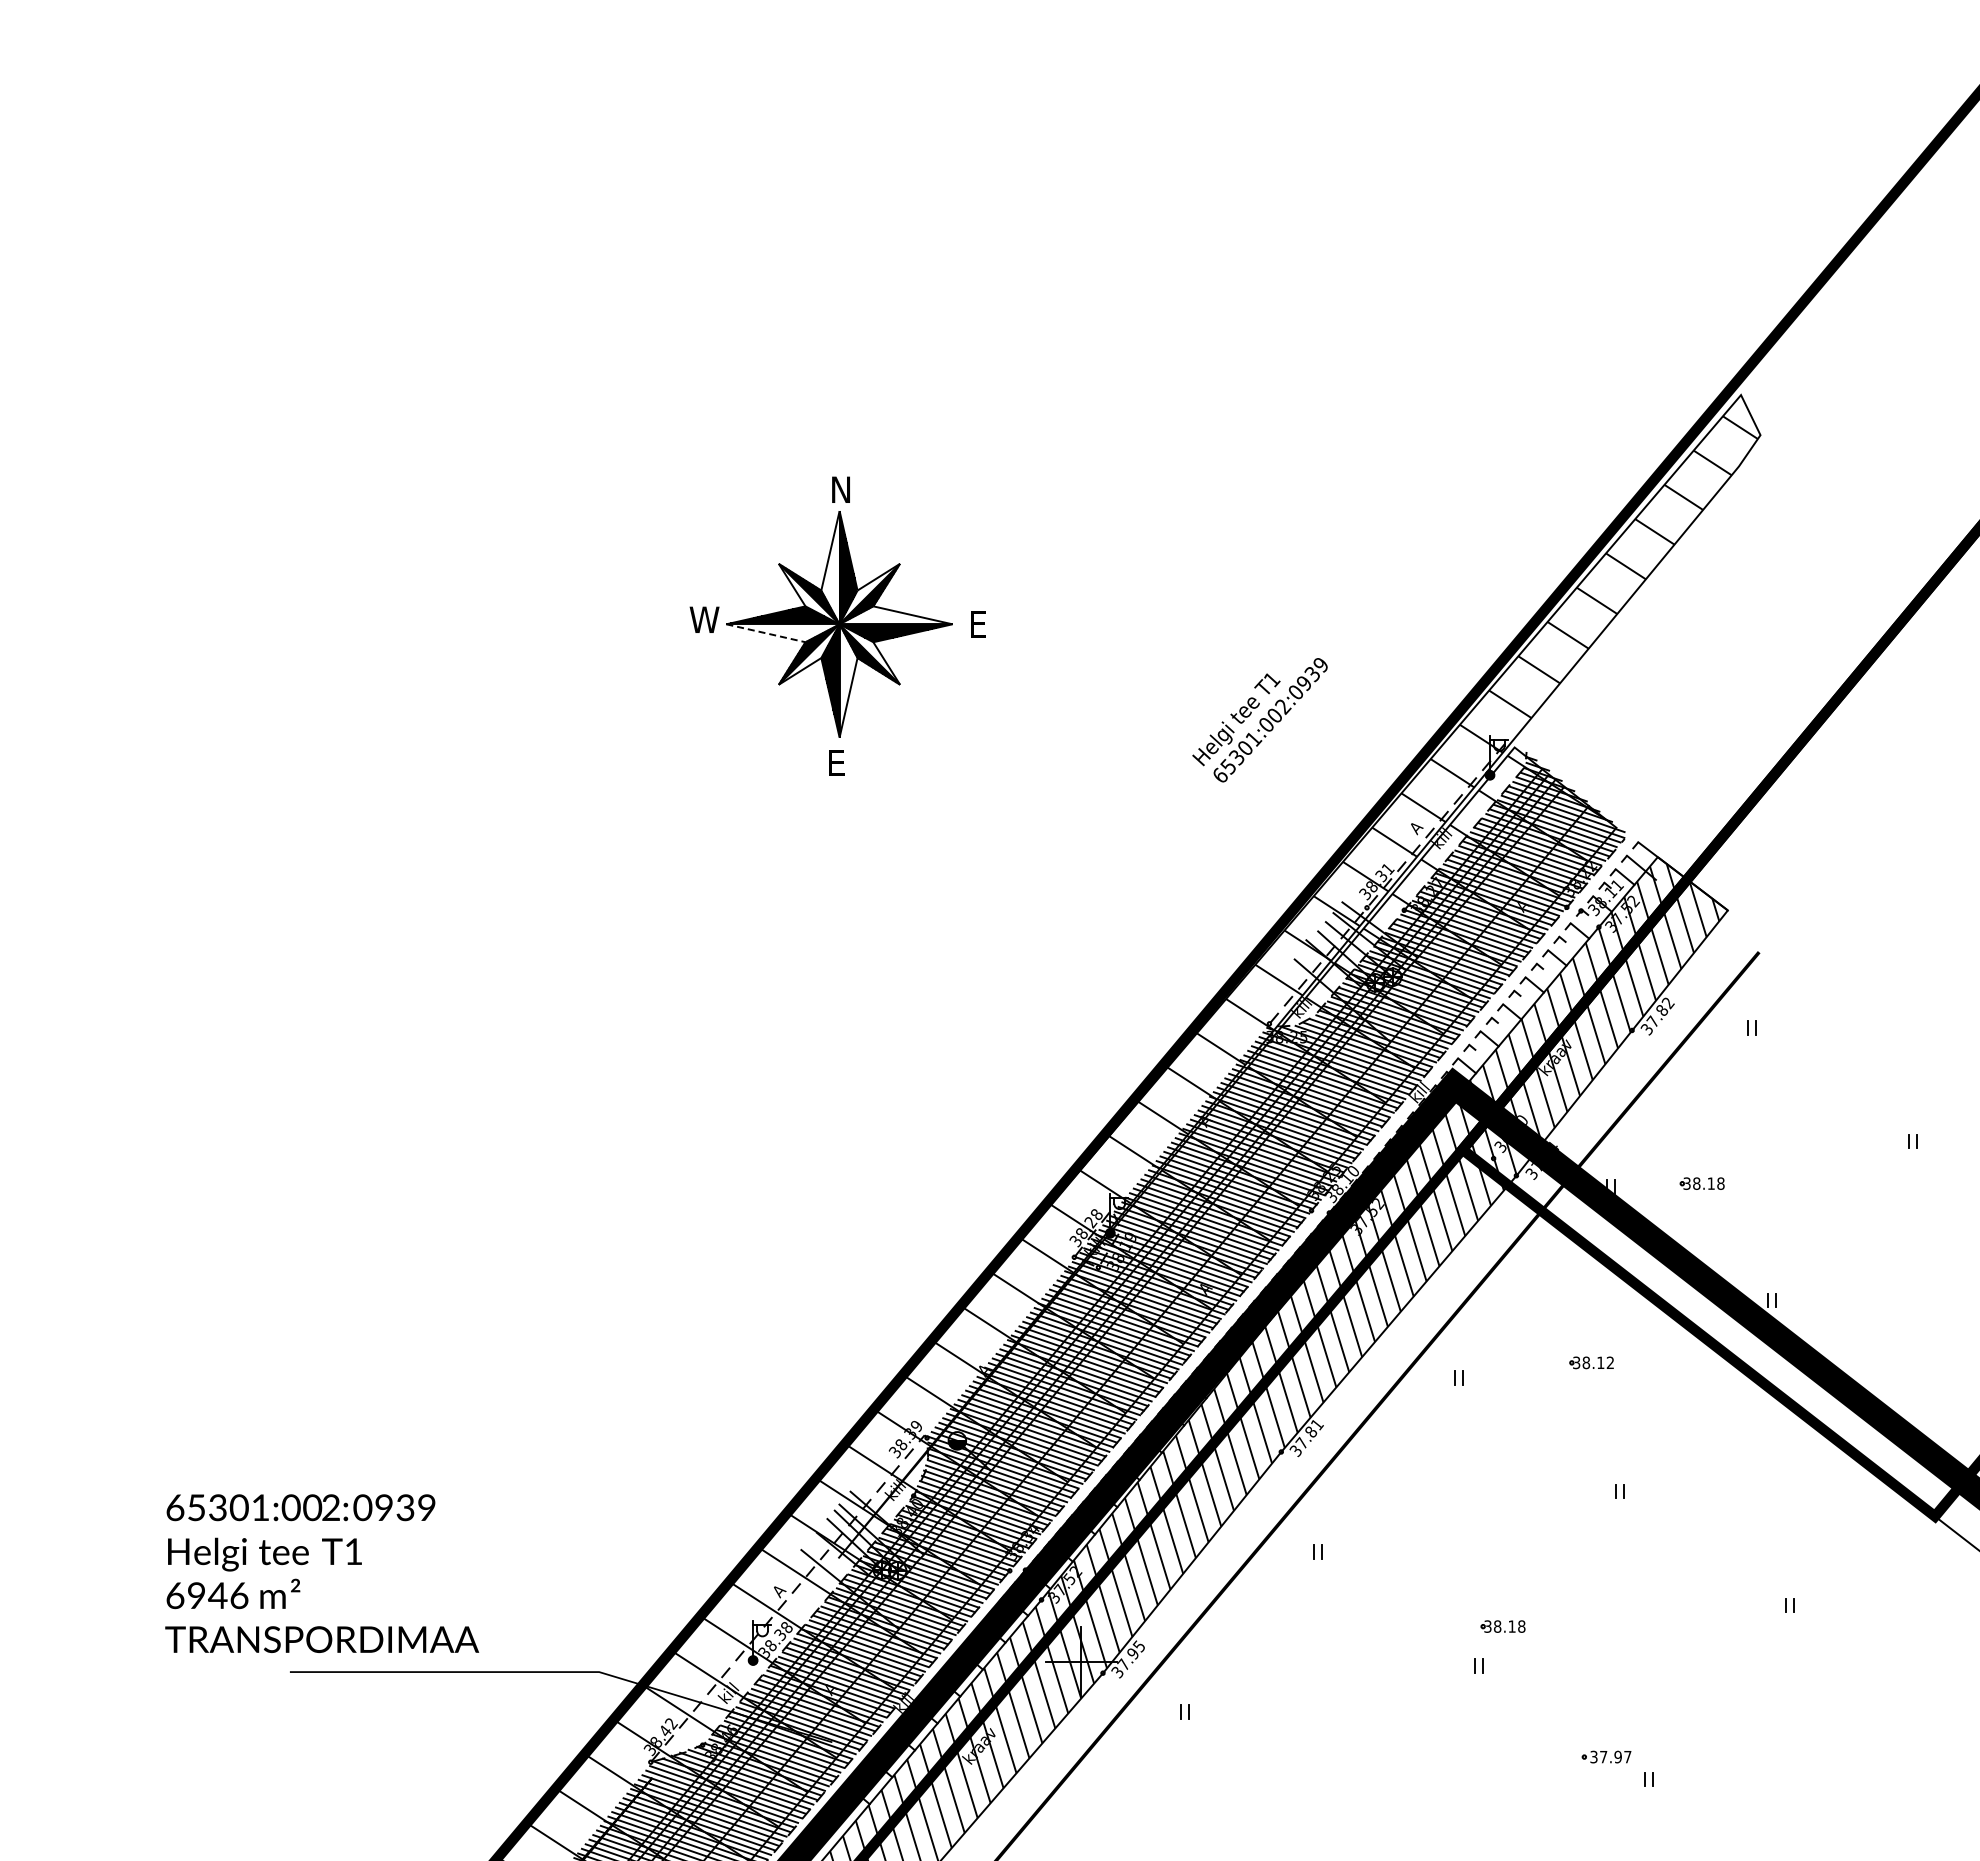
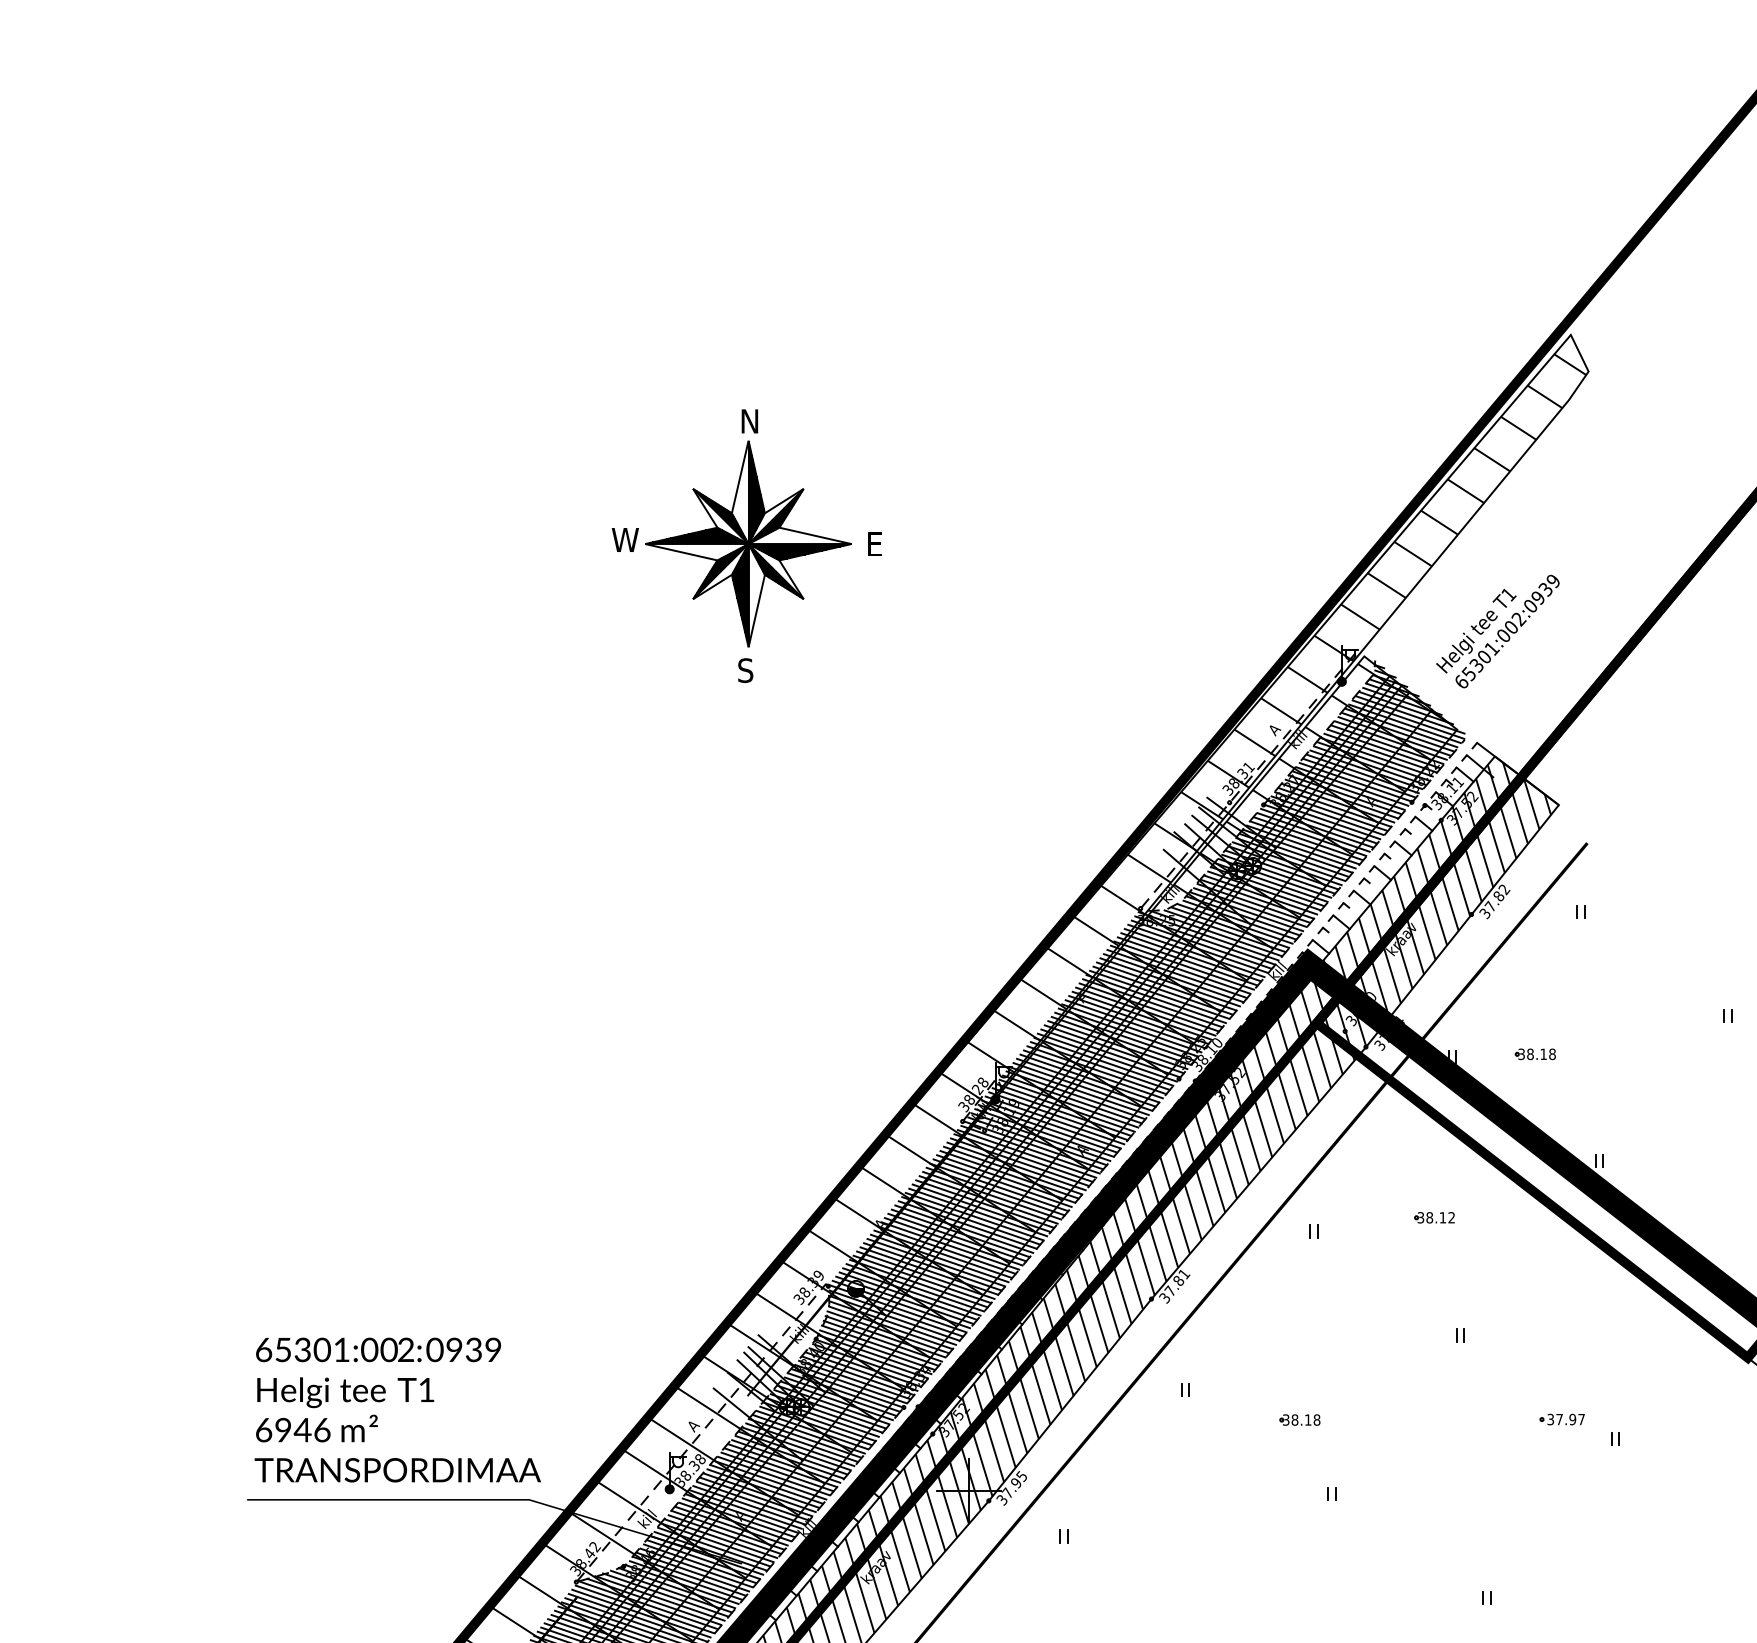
line: (765, 633) -> (680, 552), dashed -> solid
text: (1259, 720) -> (1497, 631), moved
text: (836, 762) -> (745, 670), E -> S
text: (322, 1573) -> (398, 1409), moved
part: (1502, 1626) -> (1299, 1419), moved
part: (1606, 1756) -> (1562, 1419), moved

